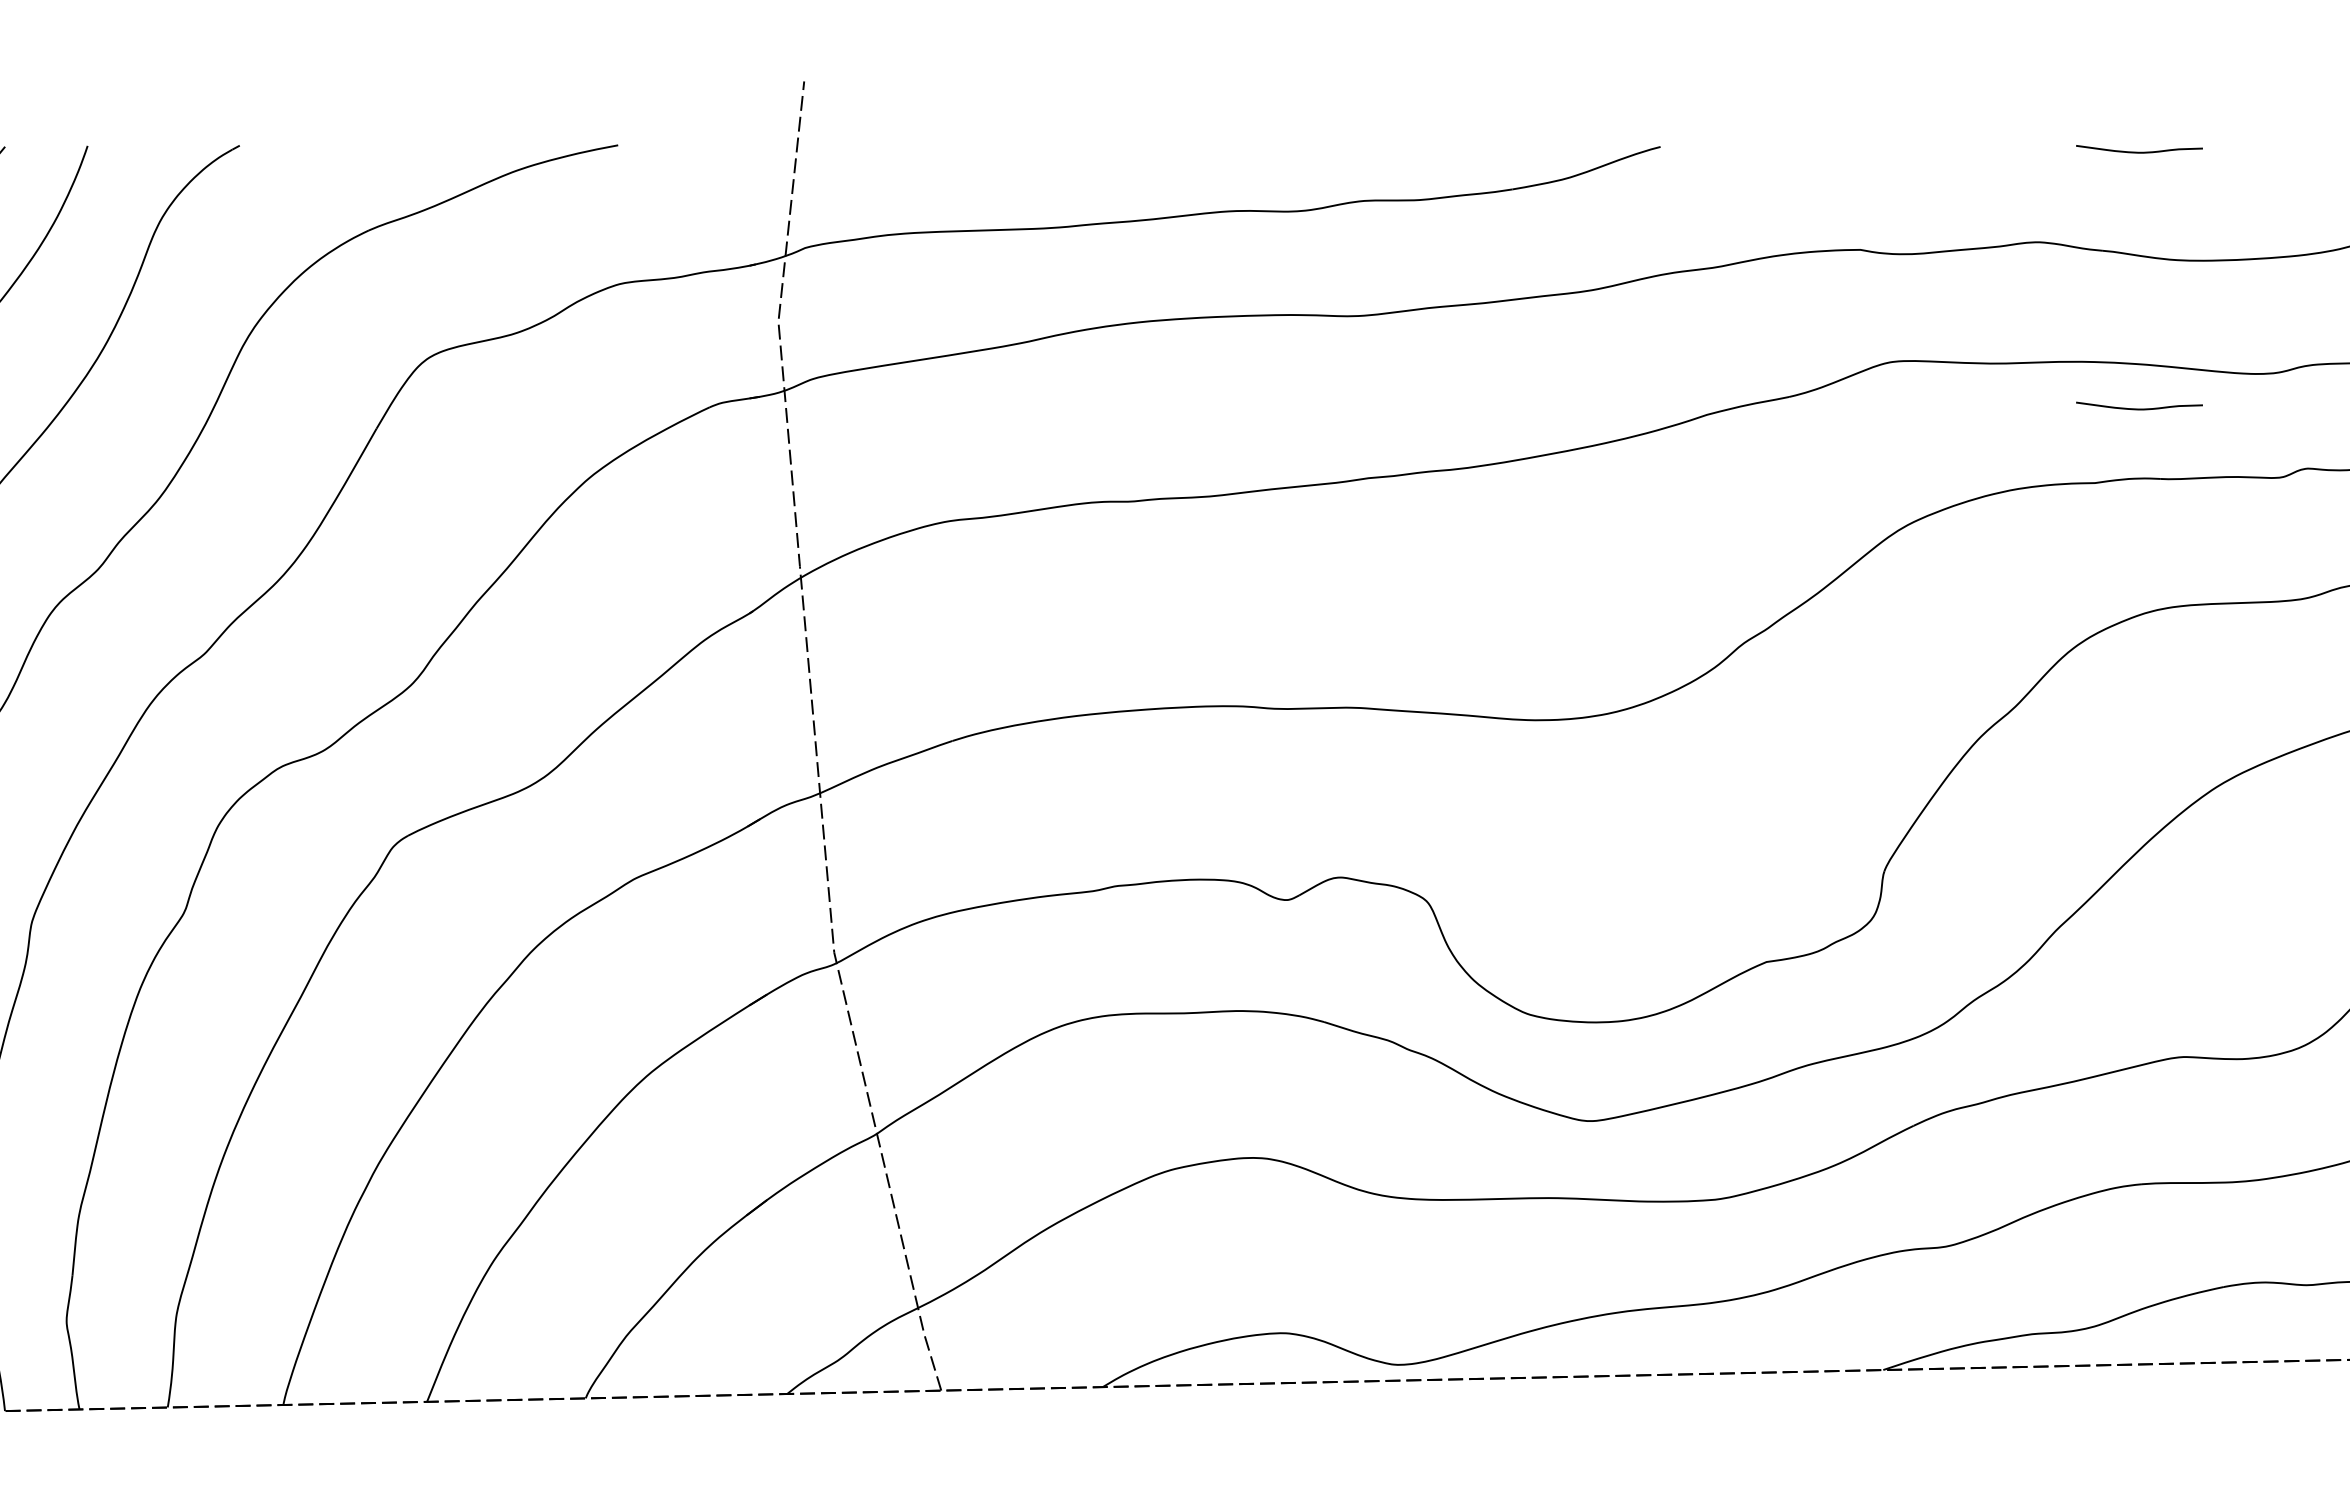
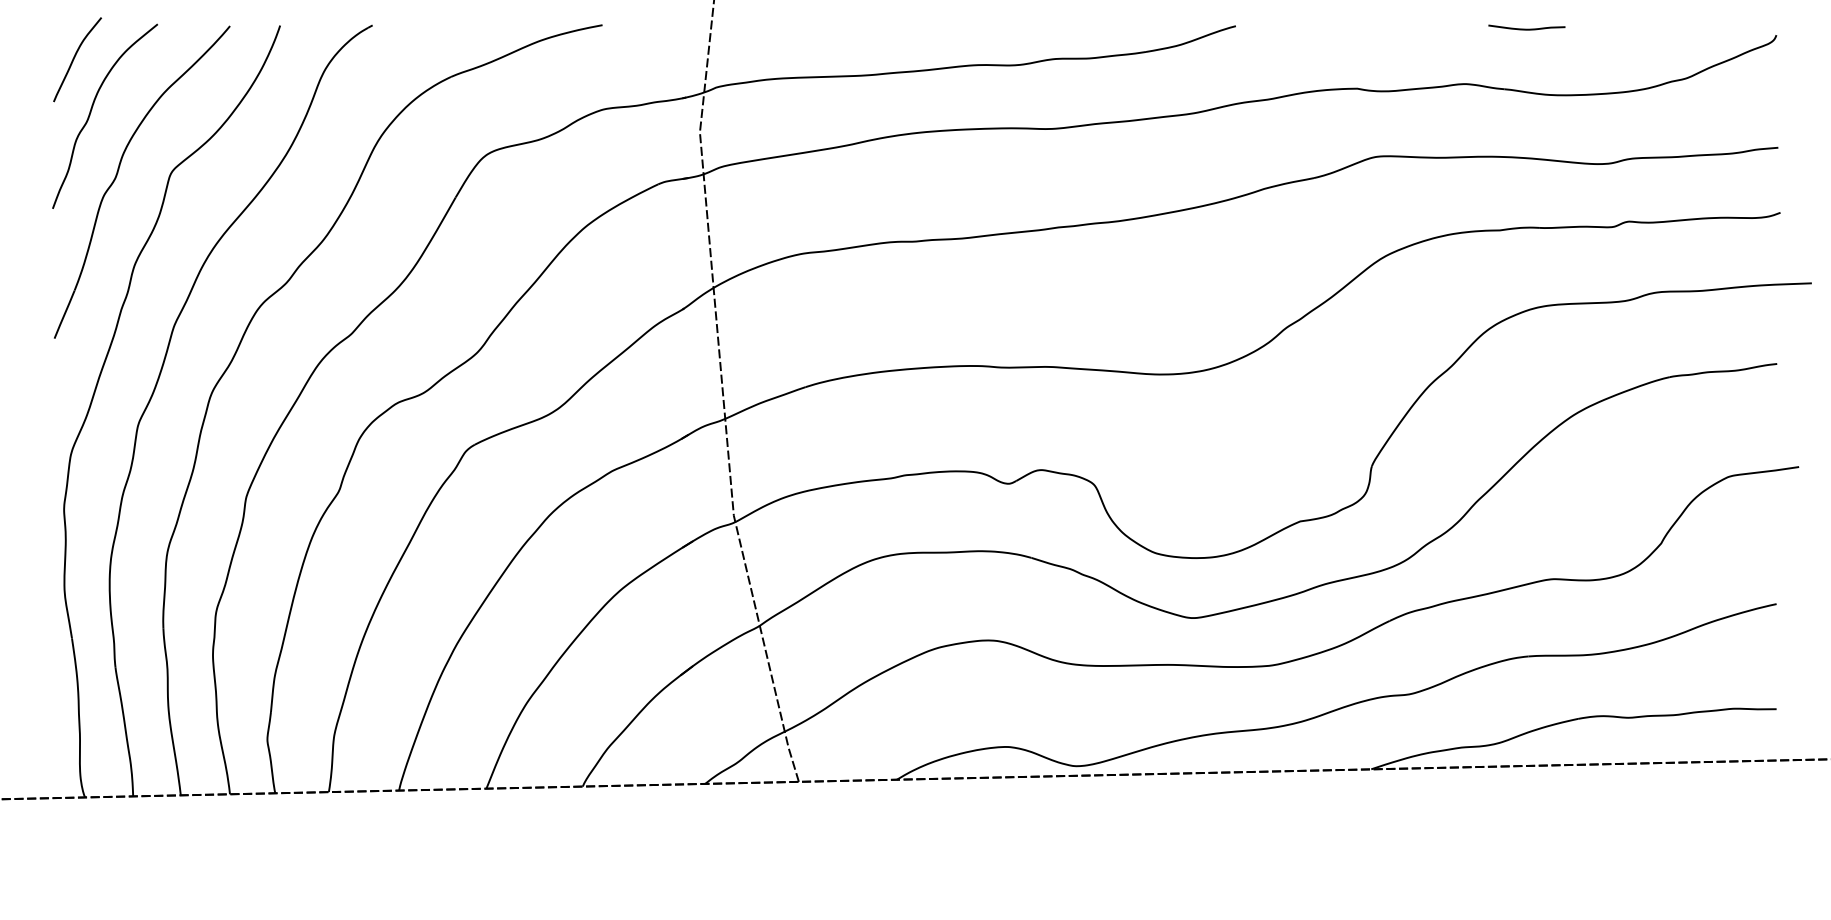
curve: (2138, 407) -> (1526, 184), removed

